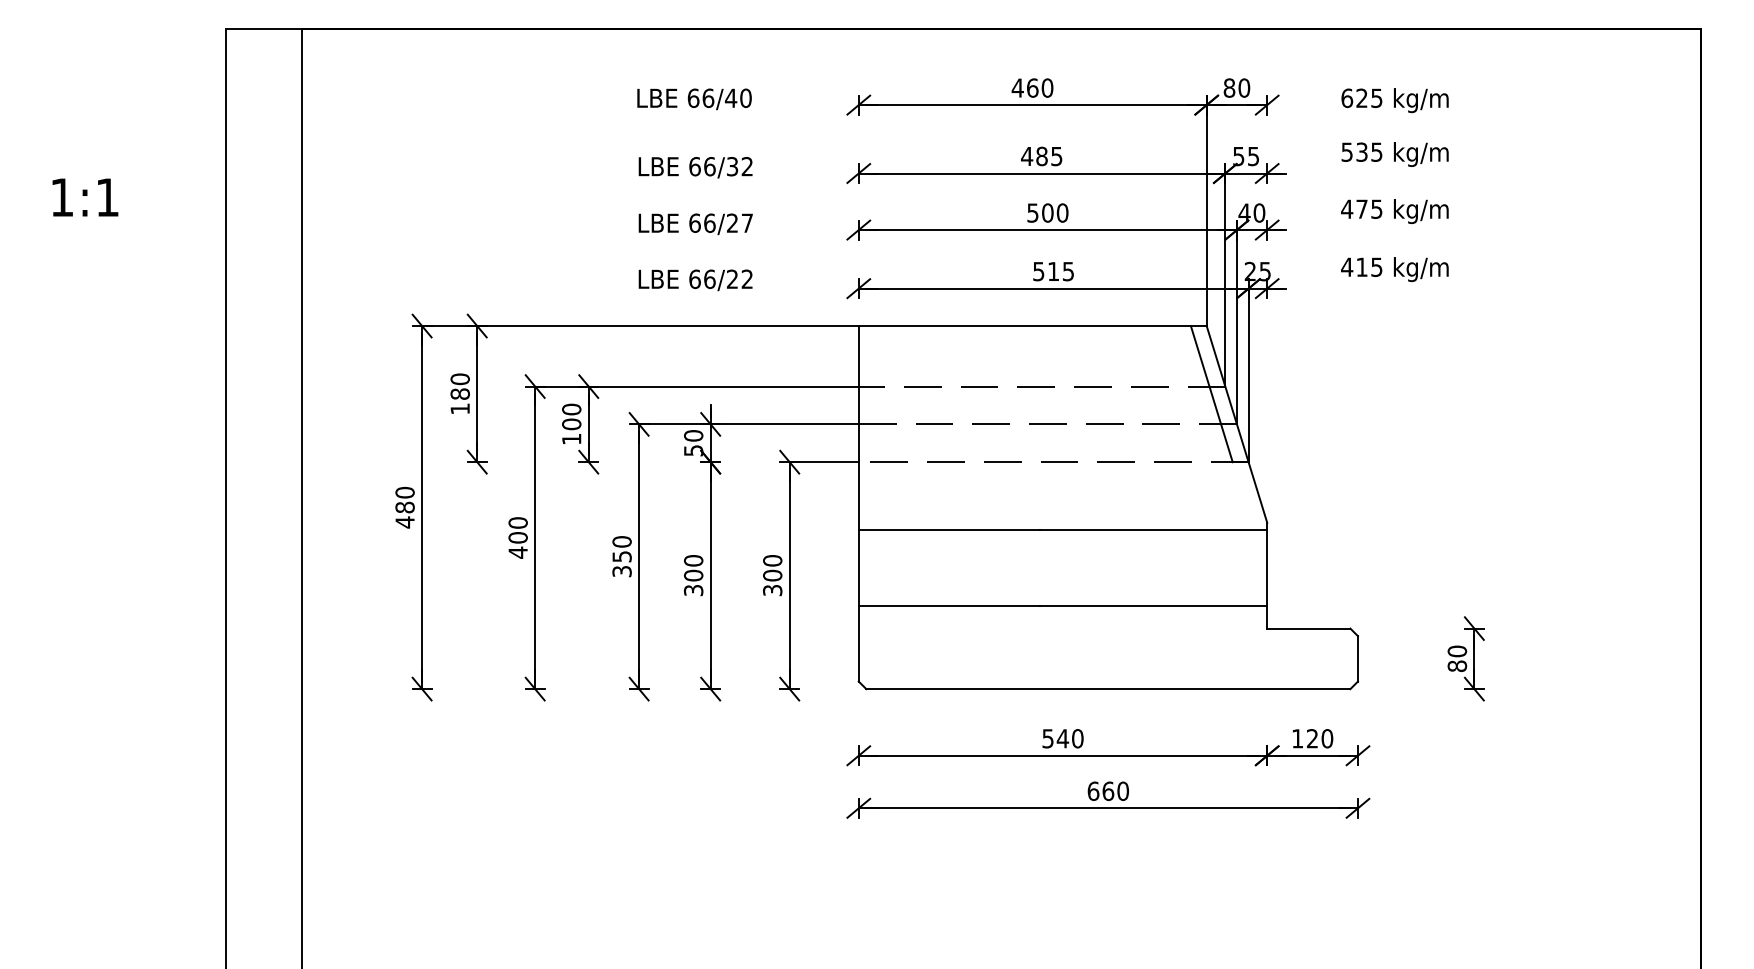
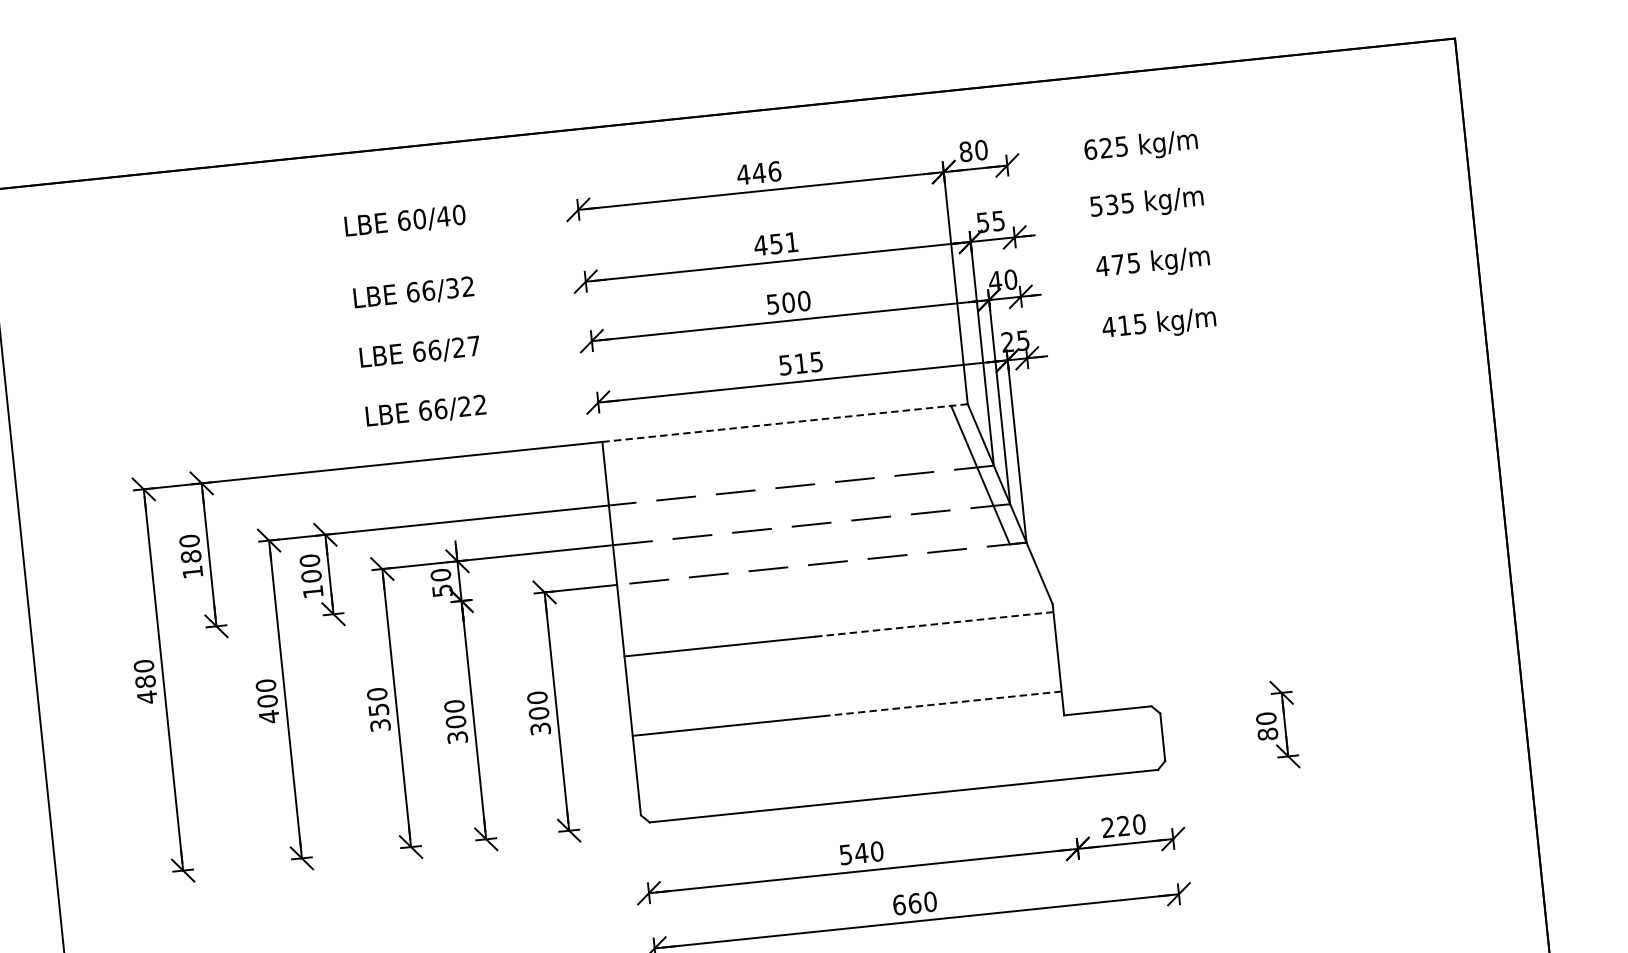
text: (1039, 87) -> (766, 171), 460 -> 446
text: (708, 97) -> (419, 218), 66/40 -> 60/40
text: (1049, 156) -> (784, 243), 485 -> 451
line: (1032, 326) -> (784, 423), solid -> dashed
line: (1153, 530) -> (934, 624), solid -> dashed
line: (1153, 605) -> (942, 703), solid -> dashed
text: (1297, 738) -> (1107, 827), 120 -> 220

